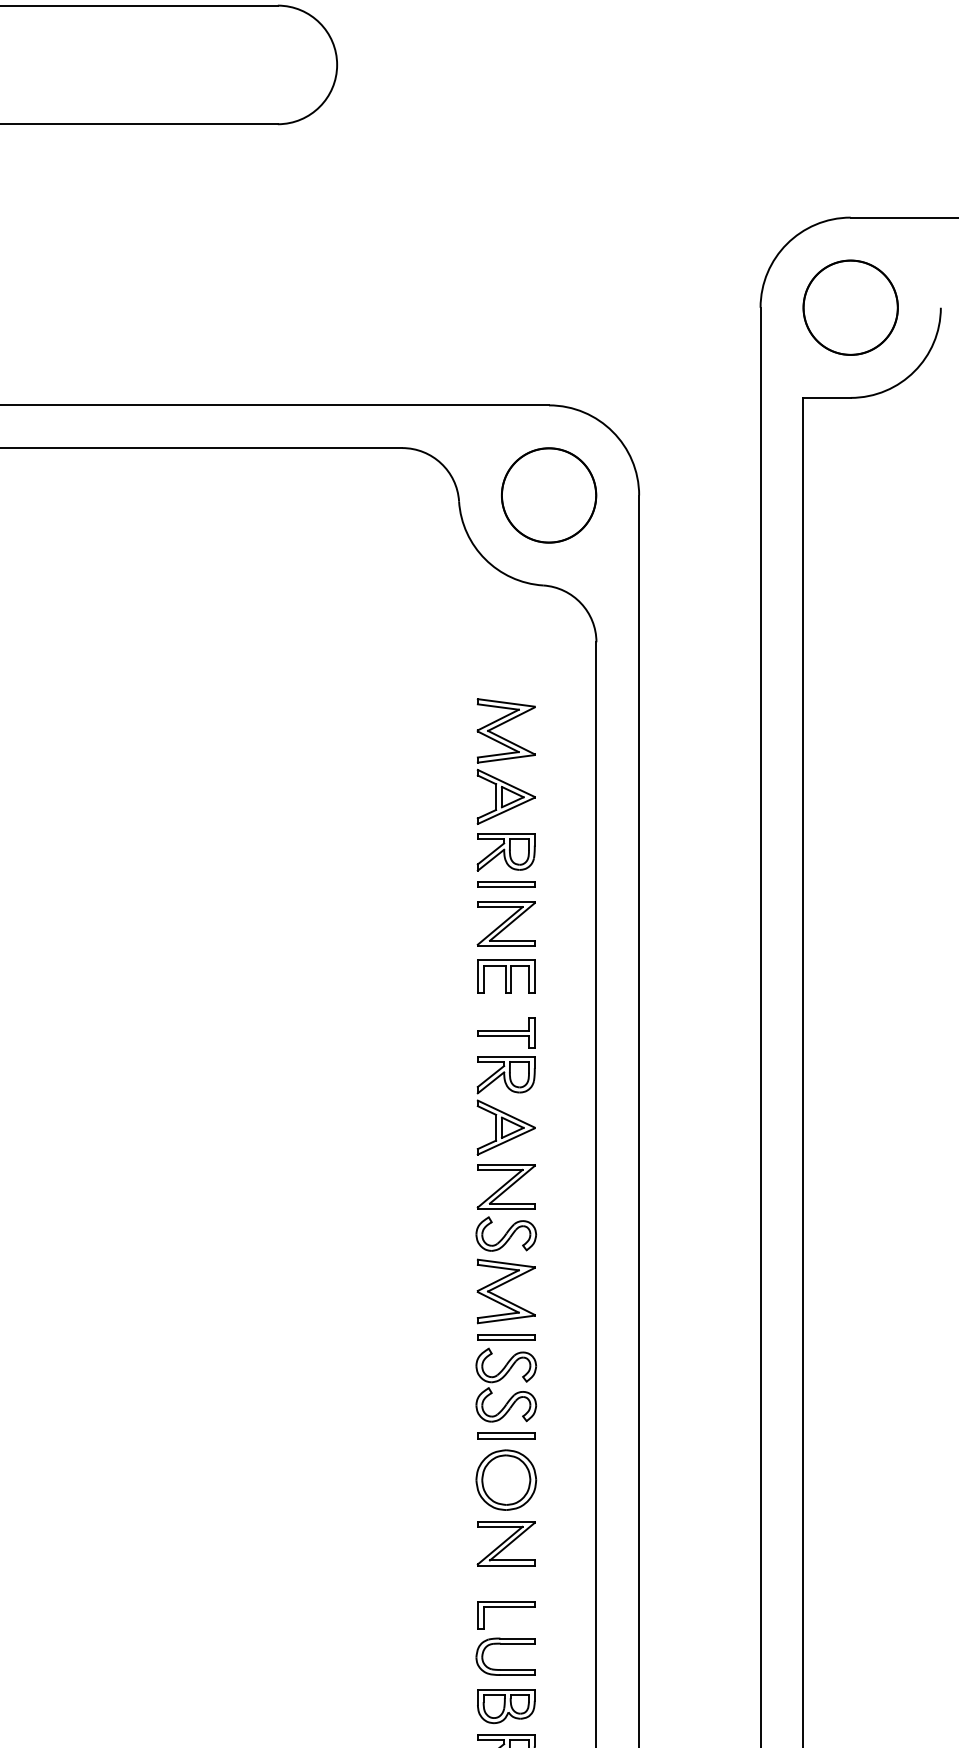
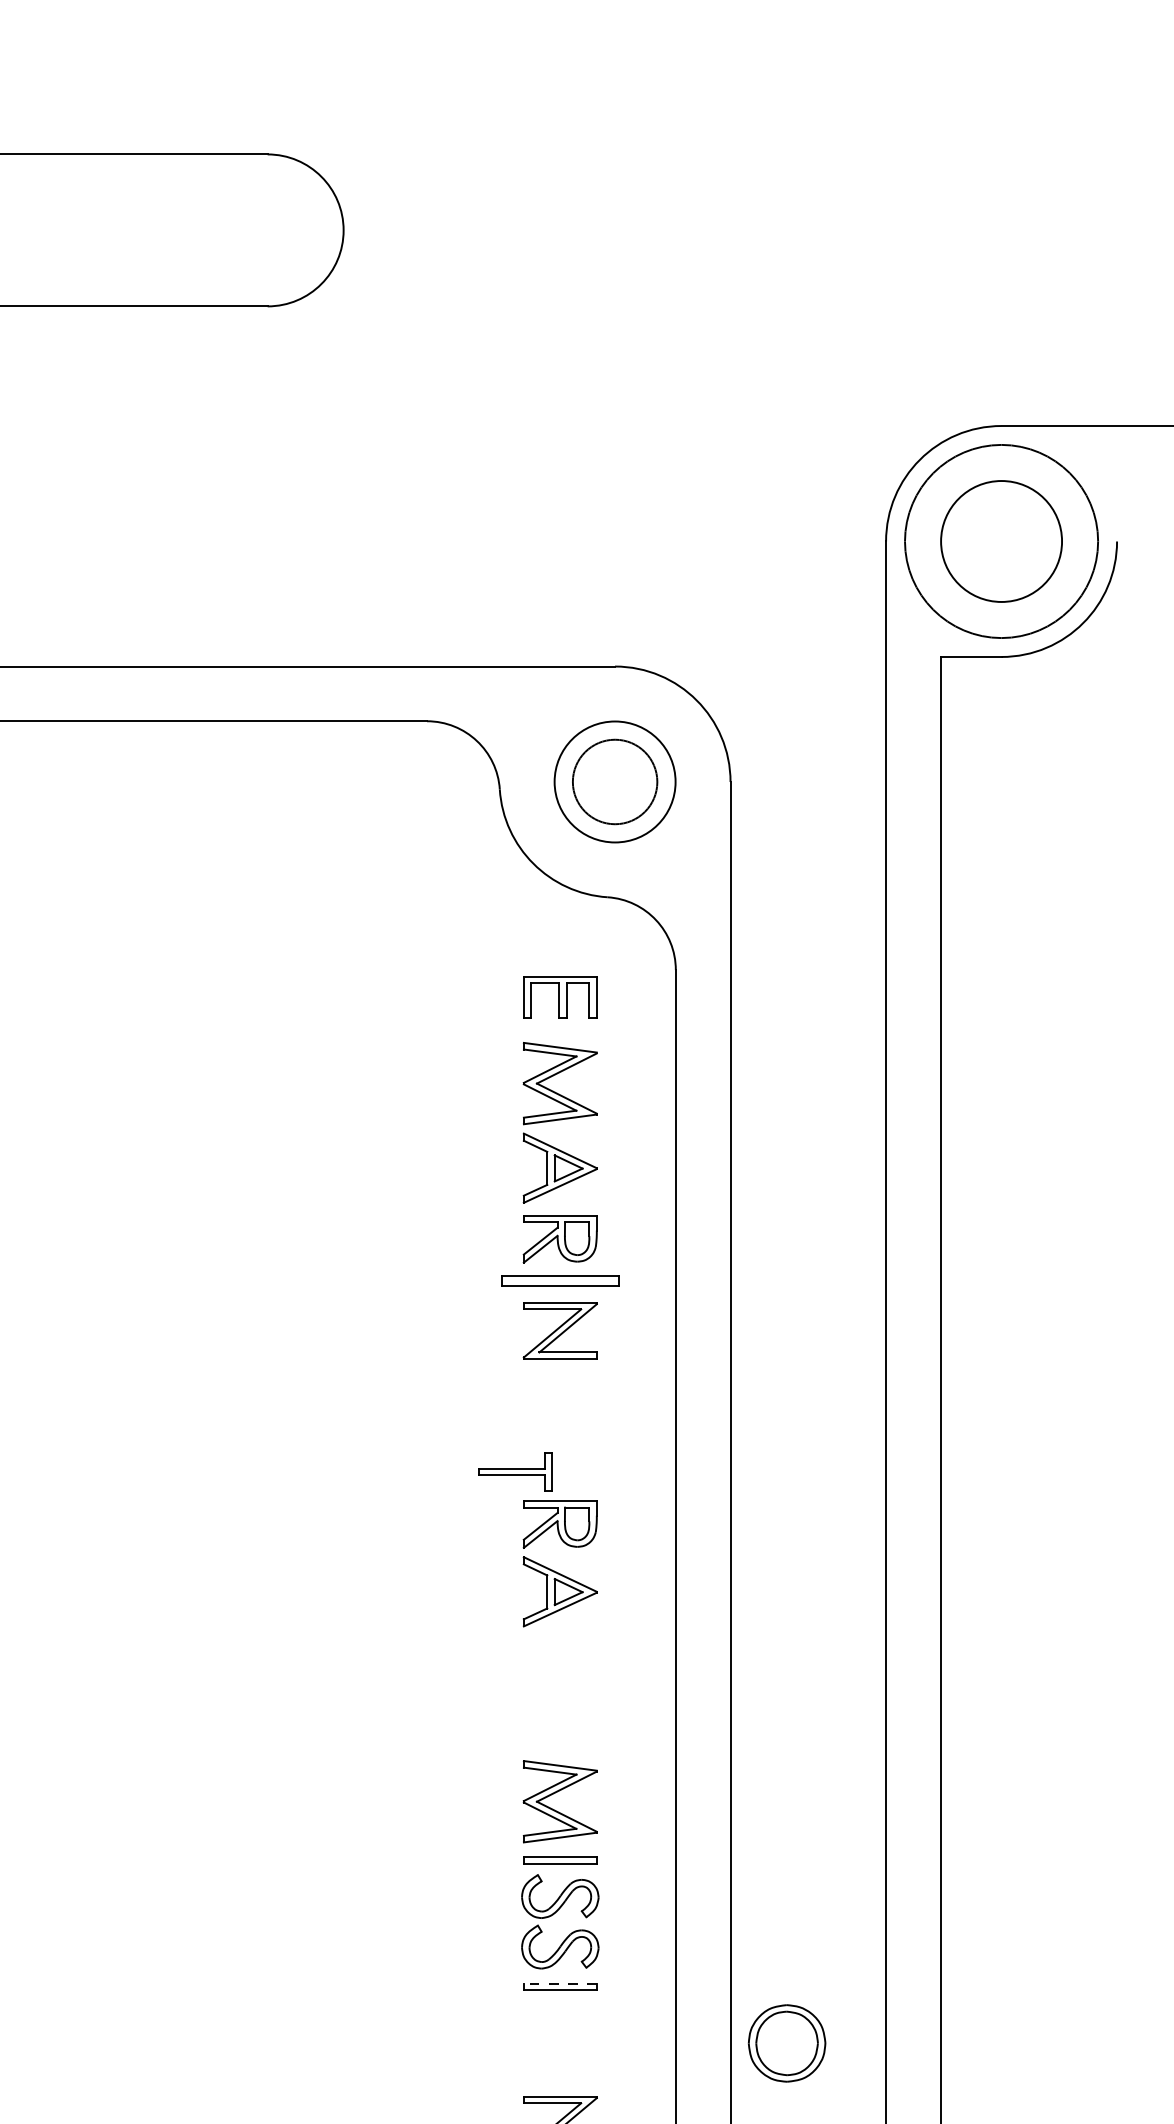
circle: (850, 307) -> (1001, 541), size x1.6
circle: (548, 495) -> (614, 782), size x0.7
part: (506, 884) -> (560, 1280), size x1.6
part: (506, 976) -> (560, 997), moved
part: (506, 1032) -> (515, 1471), moved
part: (506, 1207) -> (560, 1694), removed
line: (505, 1433) -> (559, 1983), solid -> dashed
part: (506, 1479) -> (787, 2042), moved

